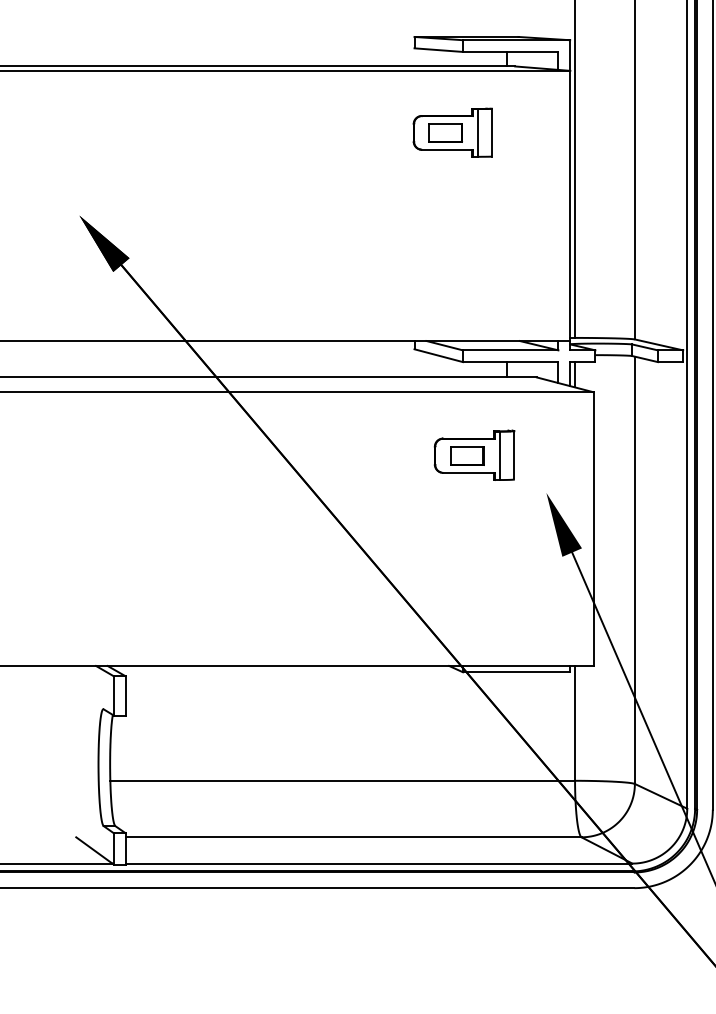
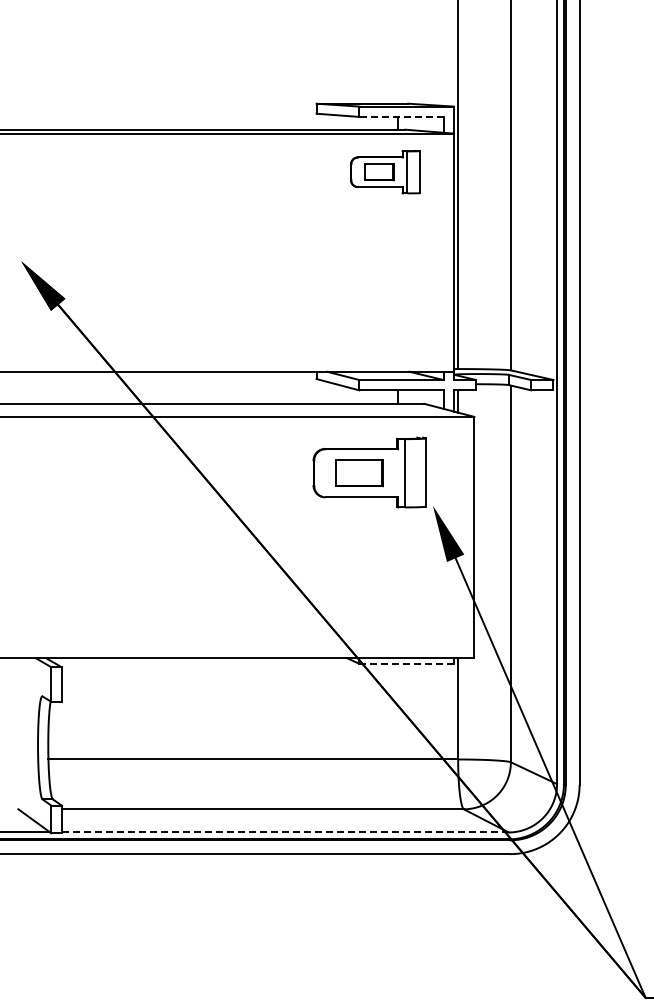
line: (509, 51) -> (400, 116), solid -> dashed
part: (452, 133) -> (385, 172), moved
part: (474, 455) -> (369, 472), size x1.6
line: (516, 671) -> (406, 663), solid -> dashed
line: (379, 863) -> (285, 832), solid -> dashed

